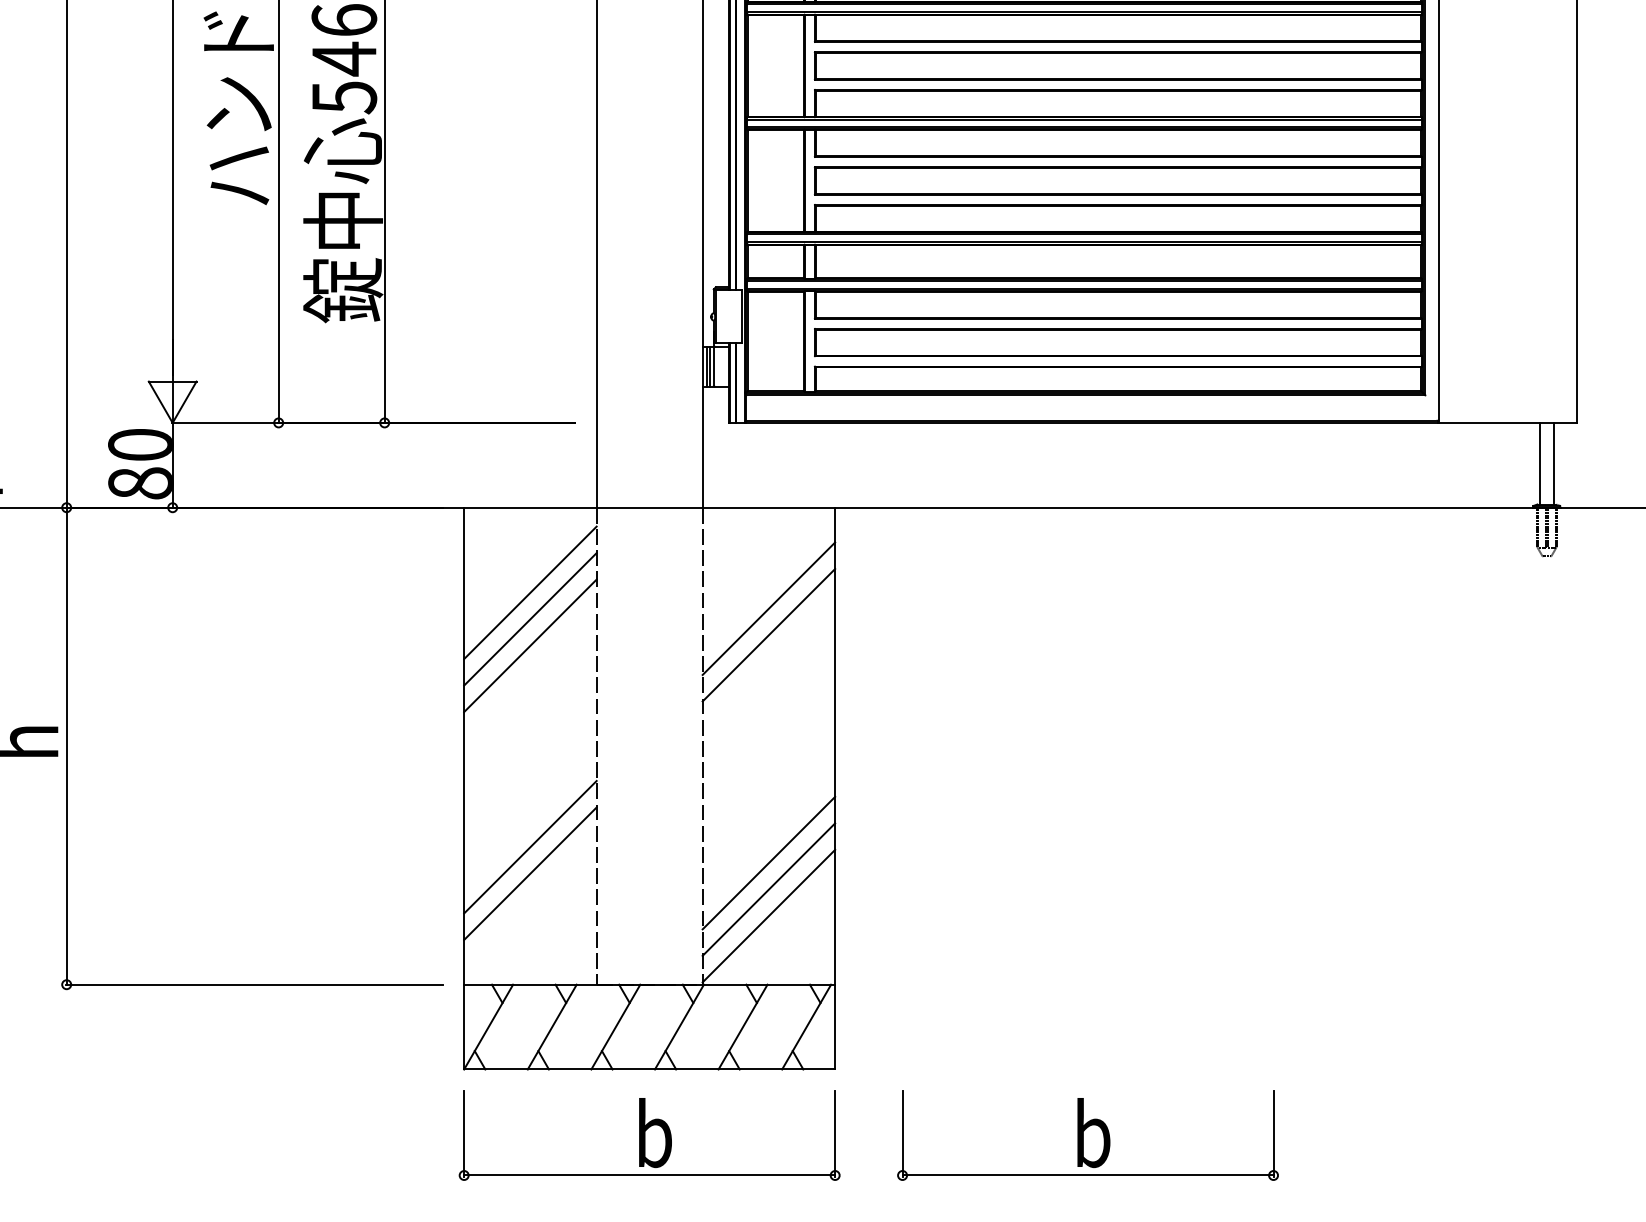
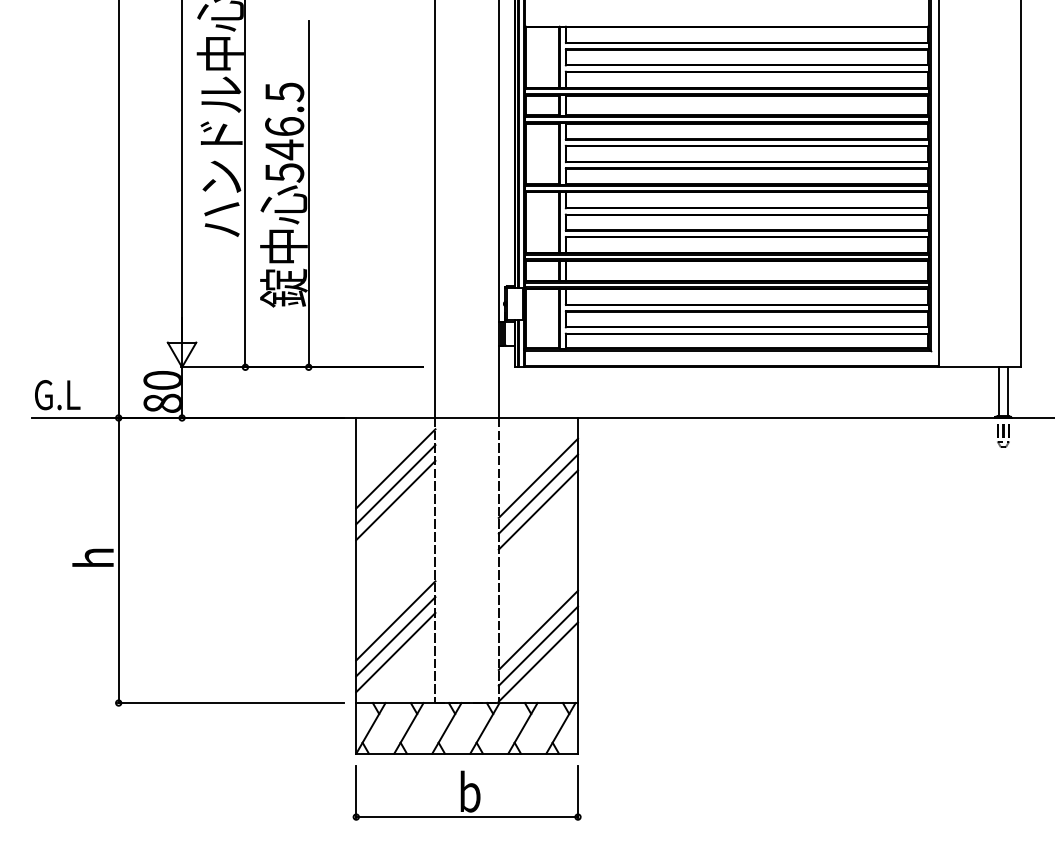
line: (767, 660) -> (537, 509), added
line: (529, 900) -> (395, 652), added
part: (1086, 1134) -> (728, 792), removed

